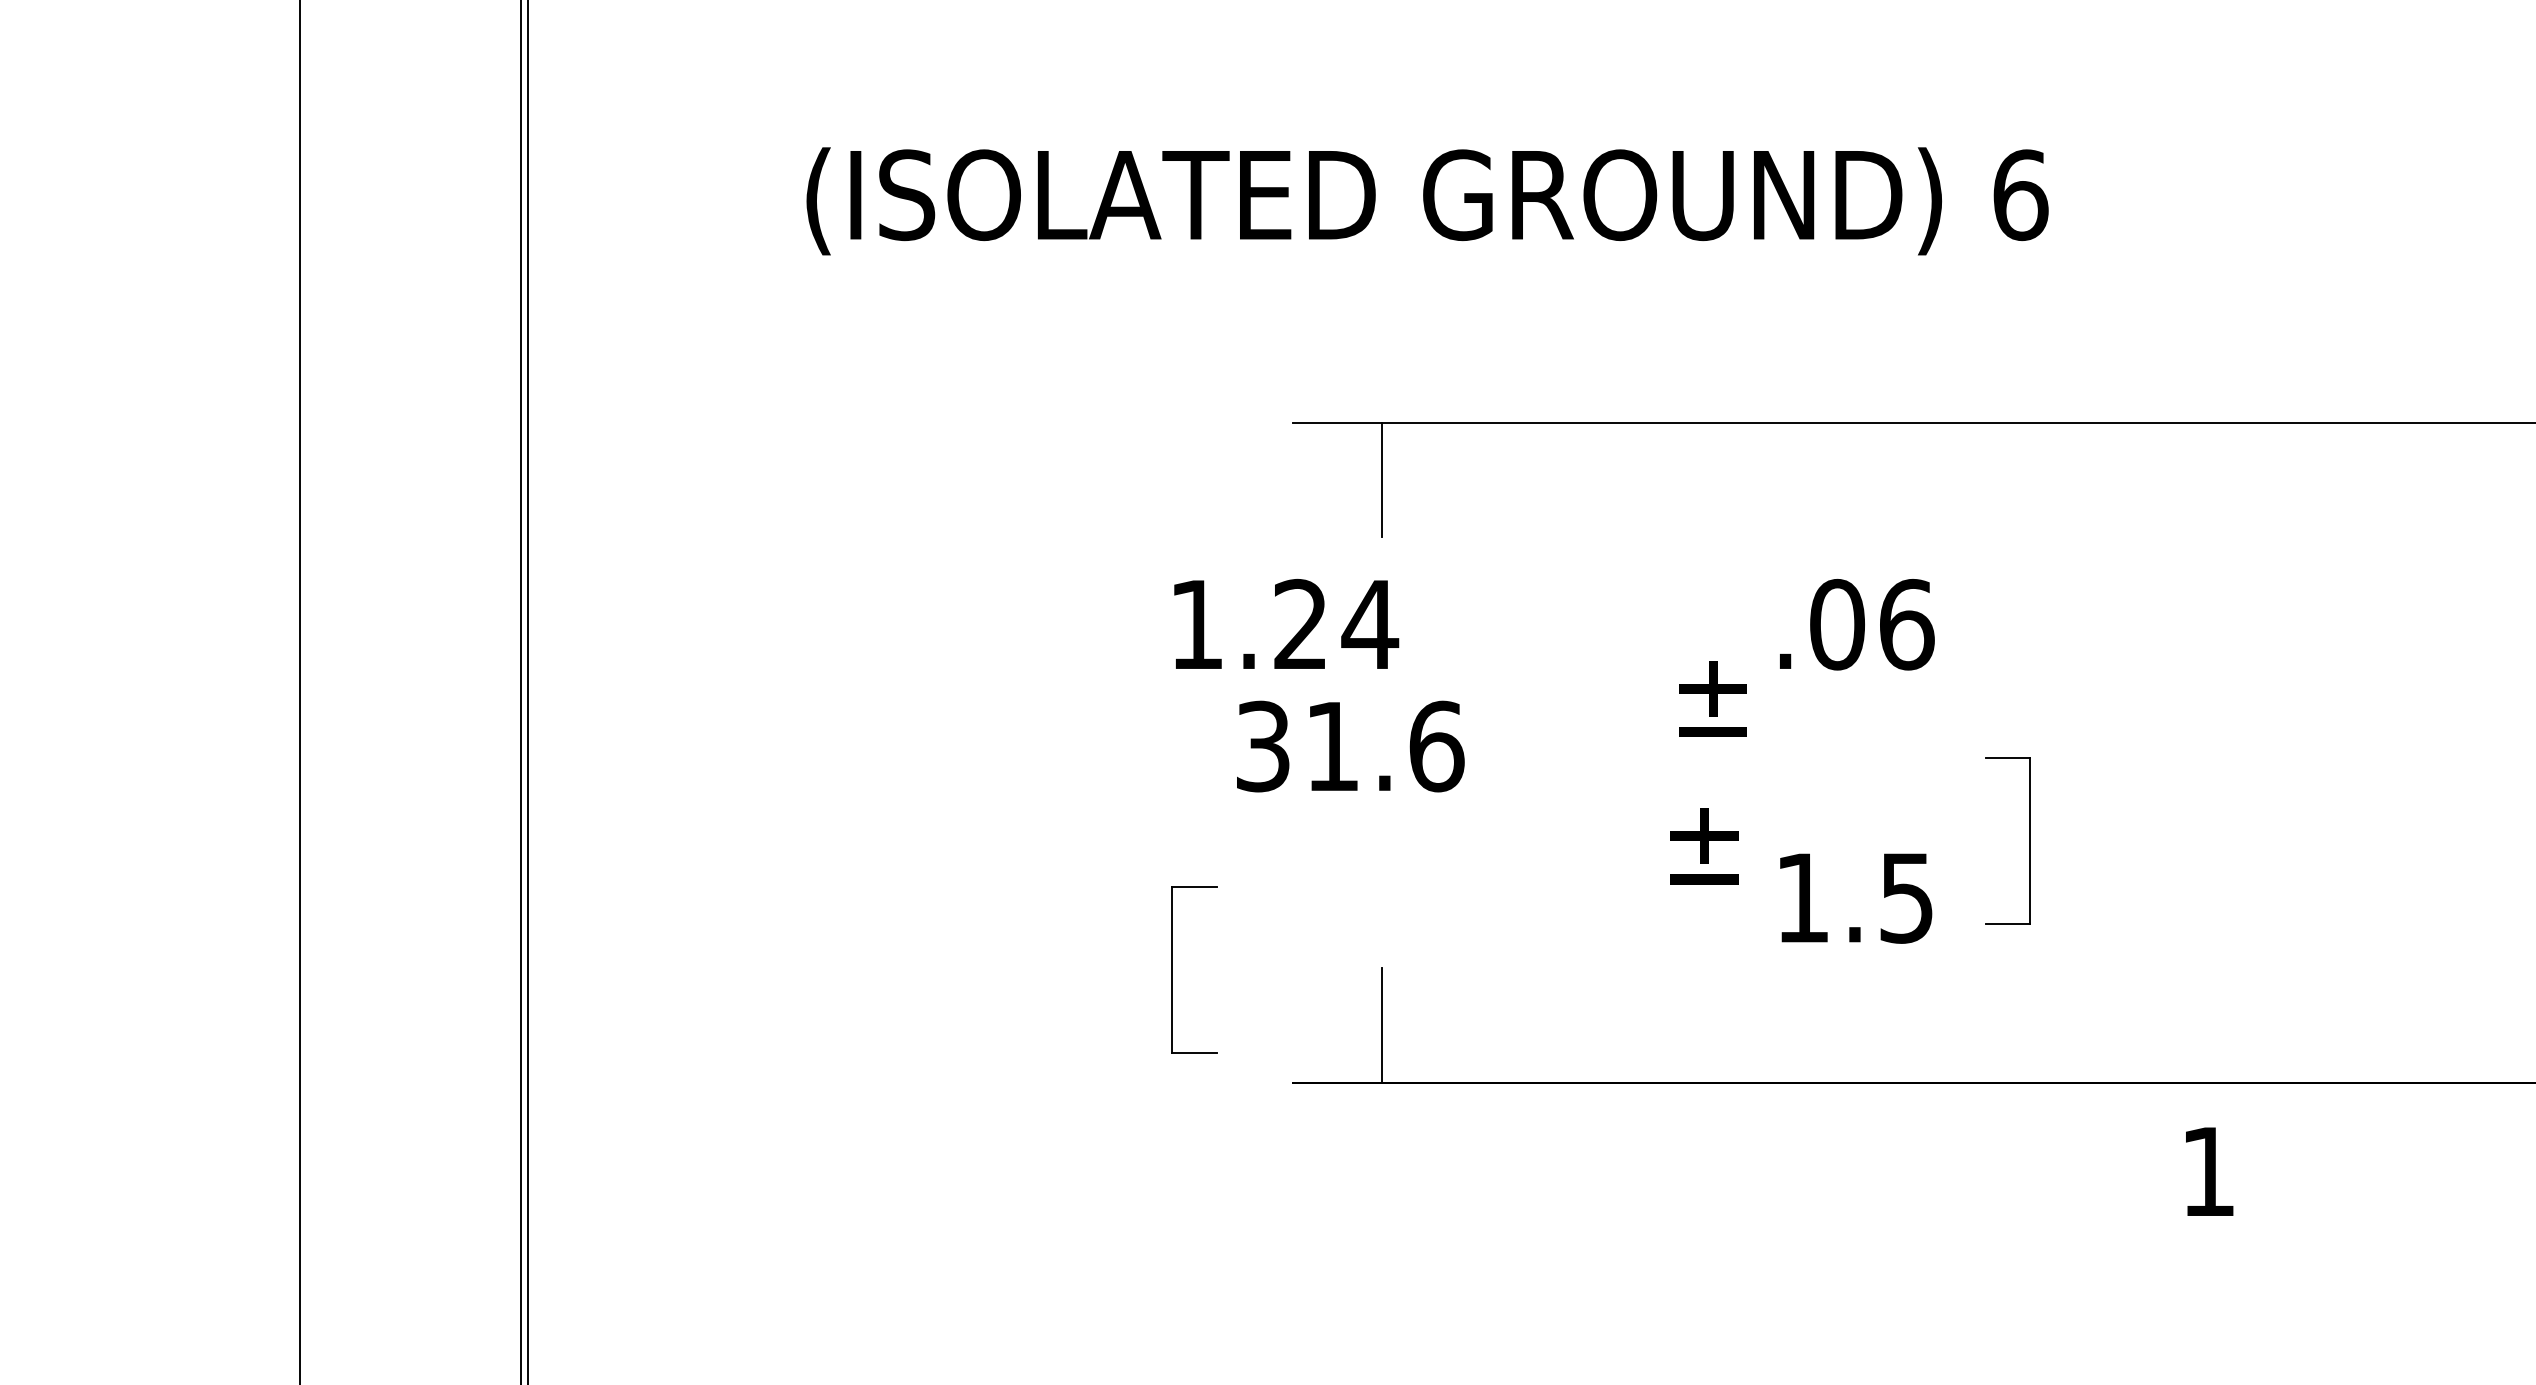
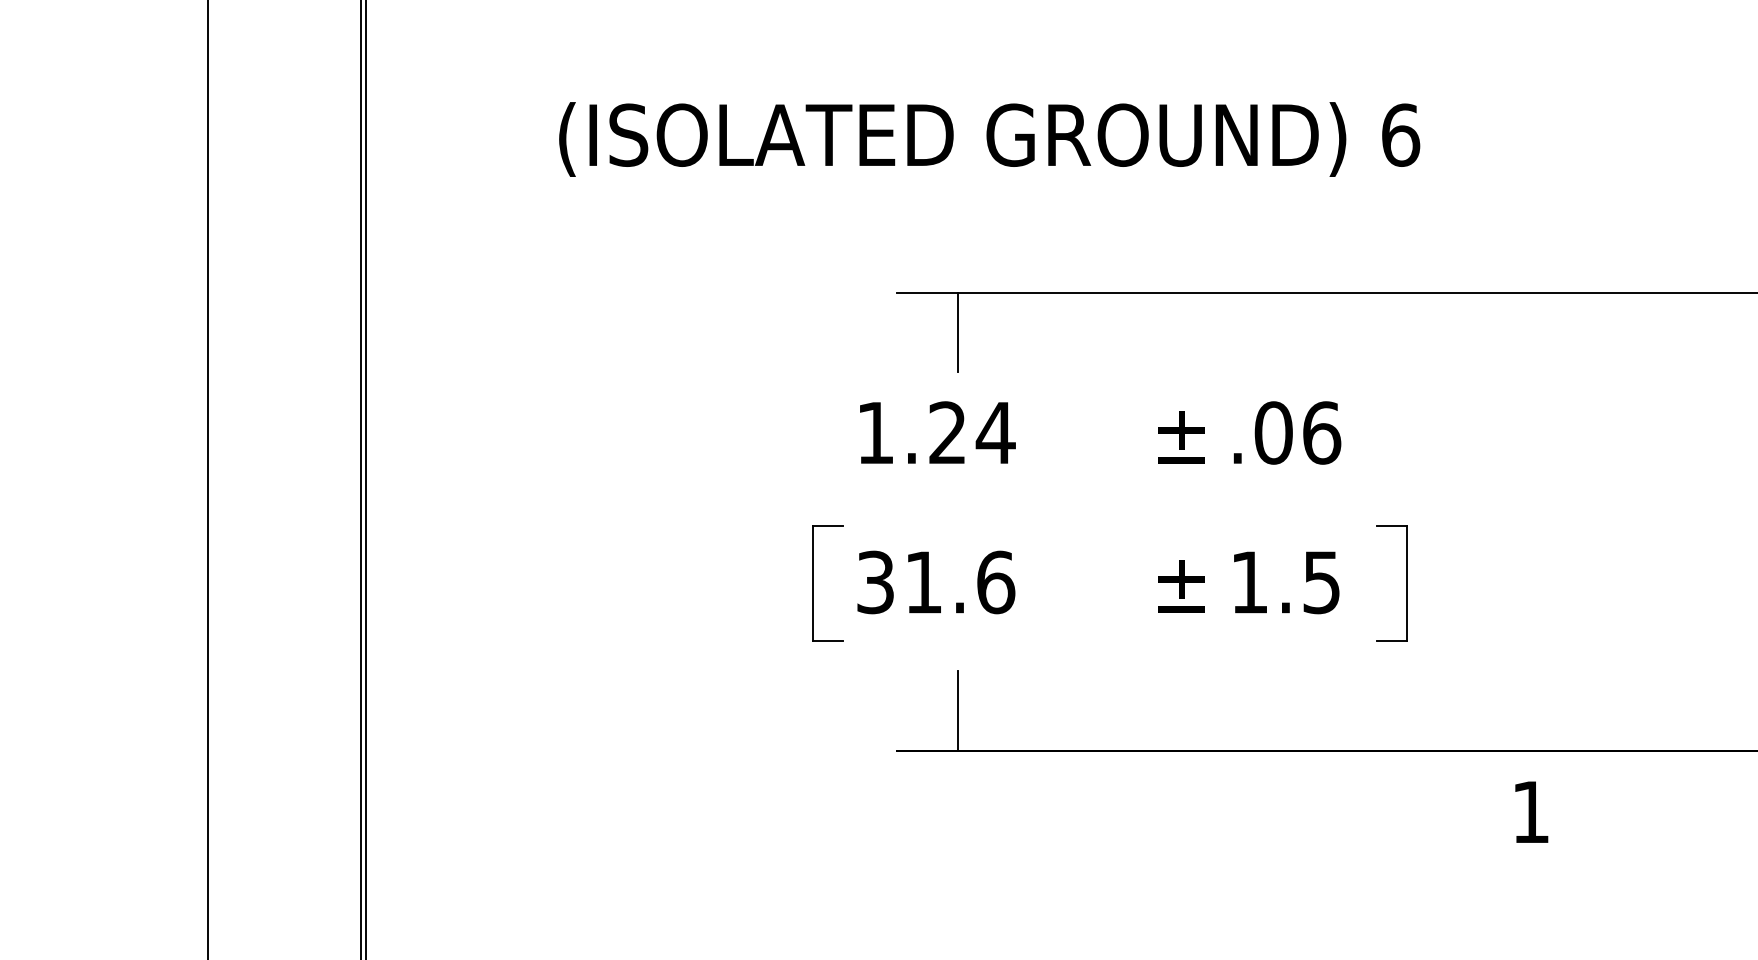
text: (1286, 623) -> (937, 432), moved
text: (1713, 698) -> (1181, 437), moved
text: (1350, 746) -> (936, 582), moved
text: (1855, 898) -> (1286, 582), moved
part: (1173, 970) -> (813, 583), moved

